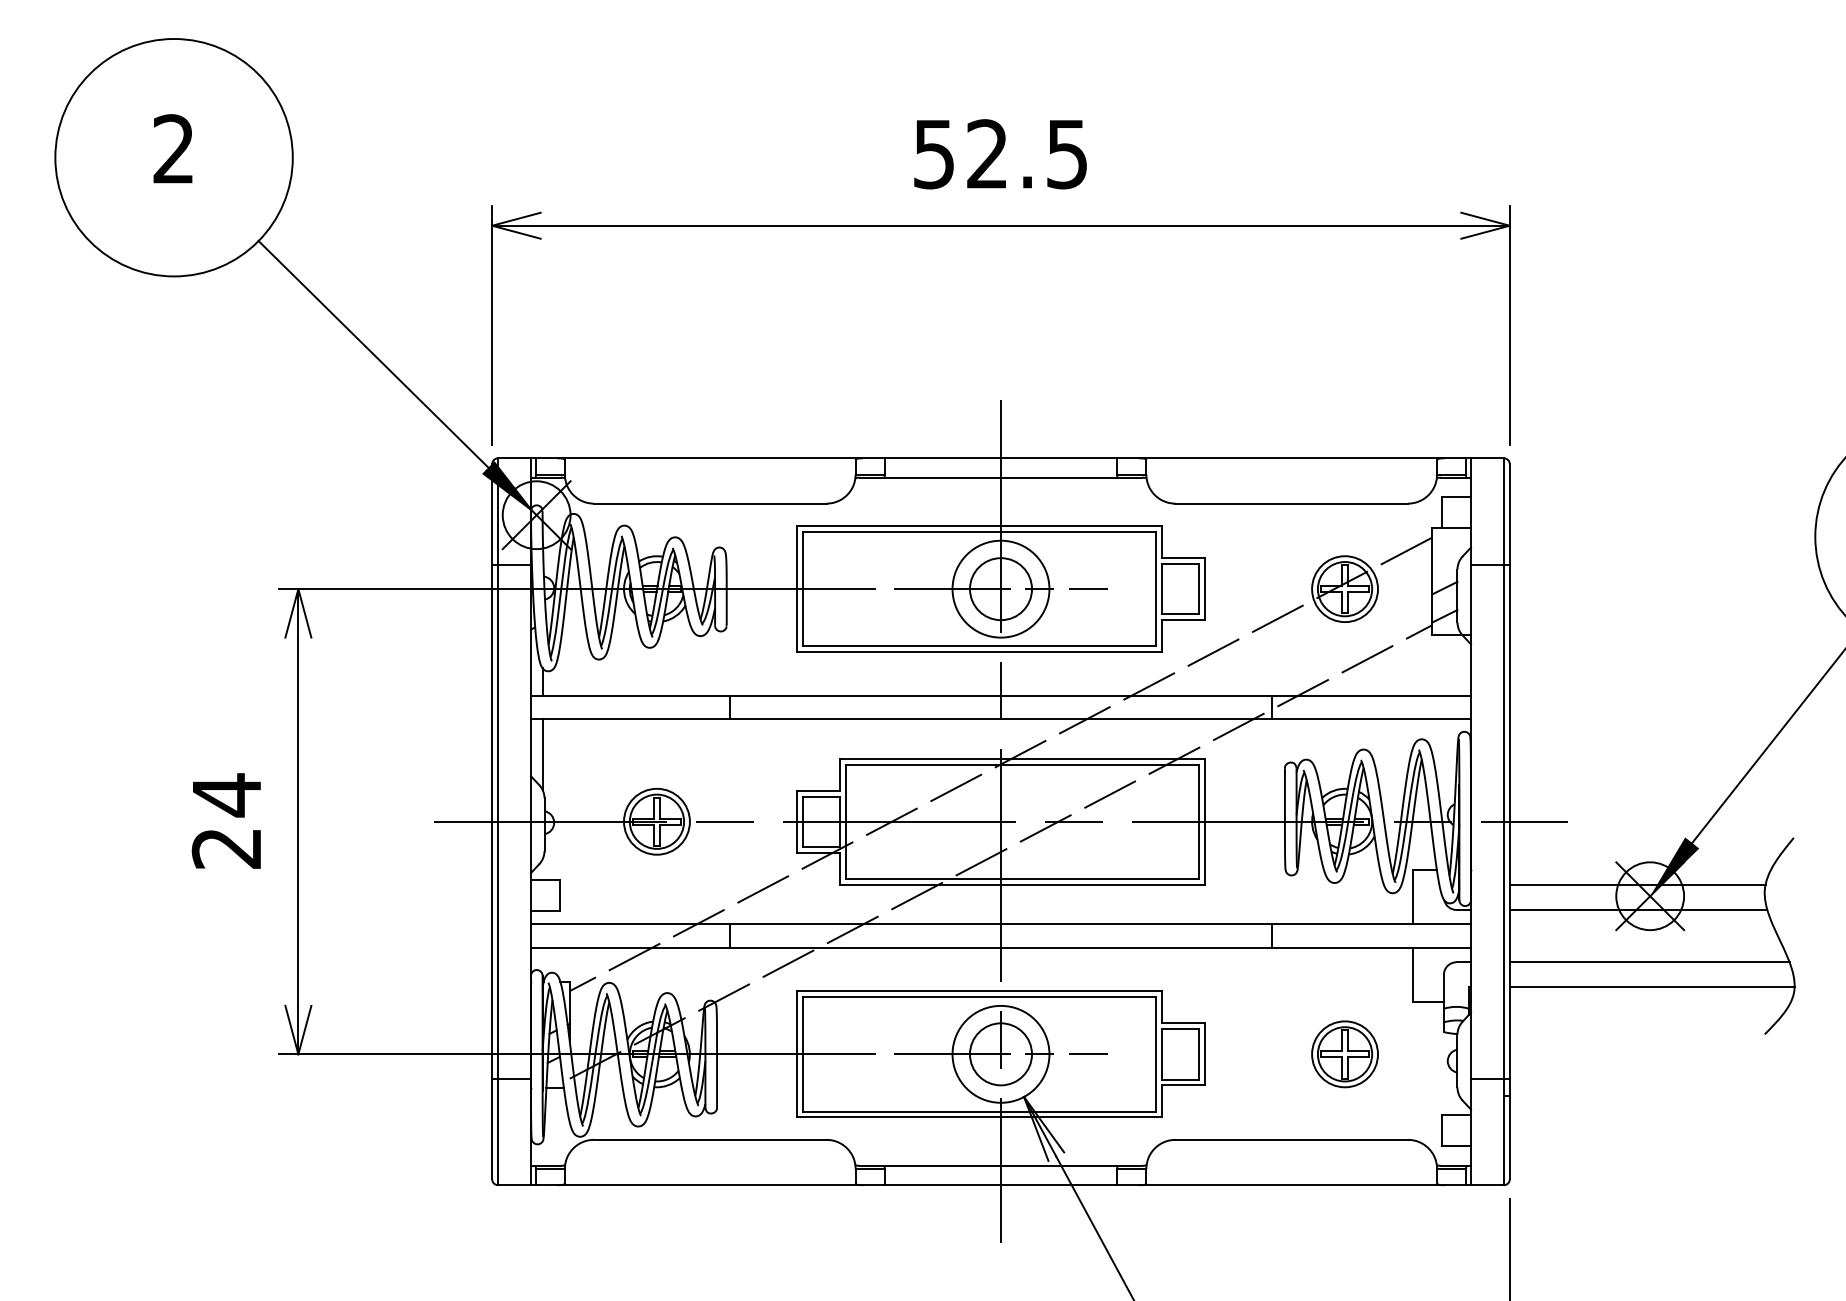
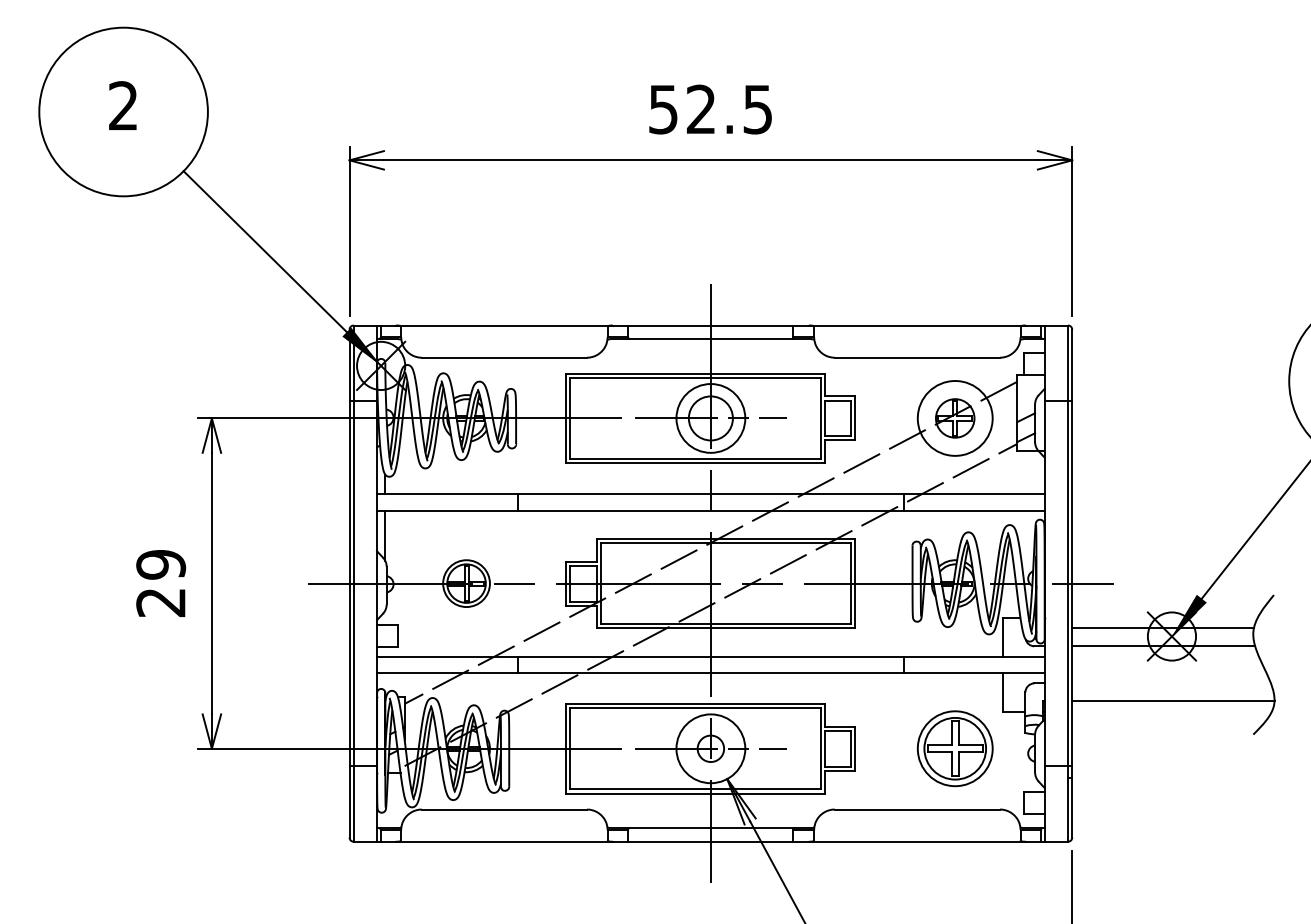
circle: (1344, 589) -> (954, 418), size x1.6
text: (226, 795) -> (160, 564), 24 -> 29
line: (1649, 962) -> (1171, 683), removed
circle: (1000, 1054) -> (710, 748), size x0.6
part: (1344, 1054) -> (954, 748), size x1.6

